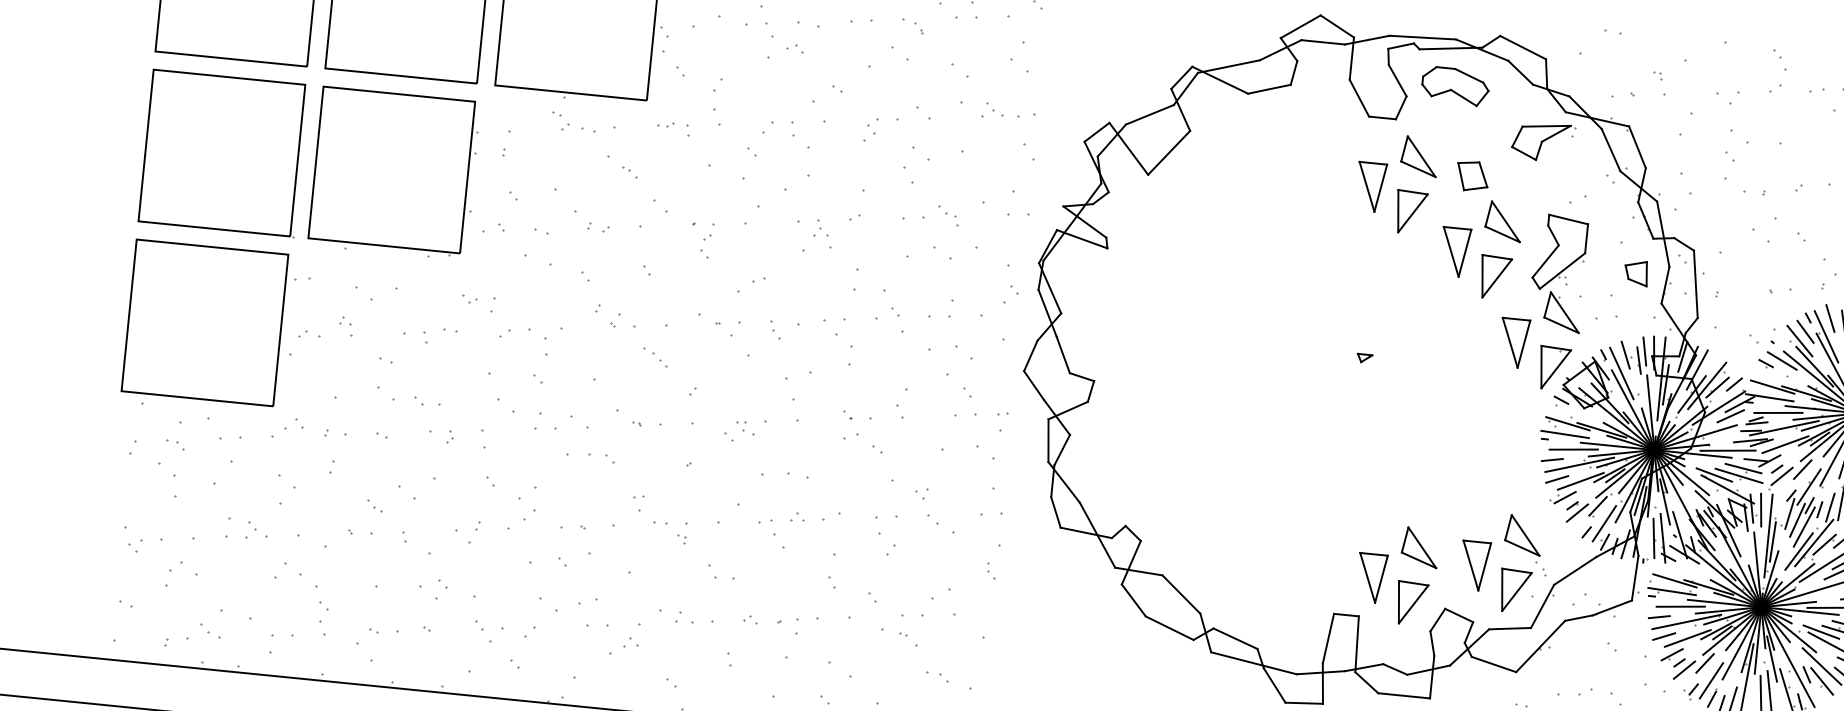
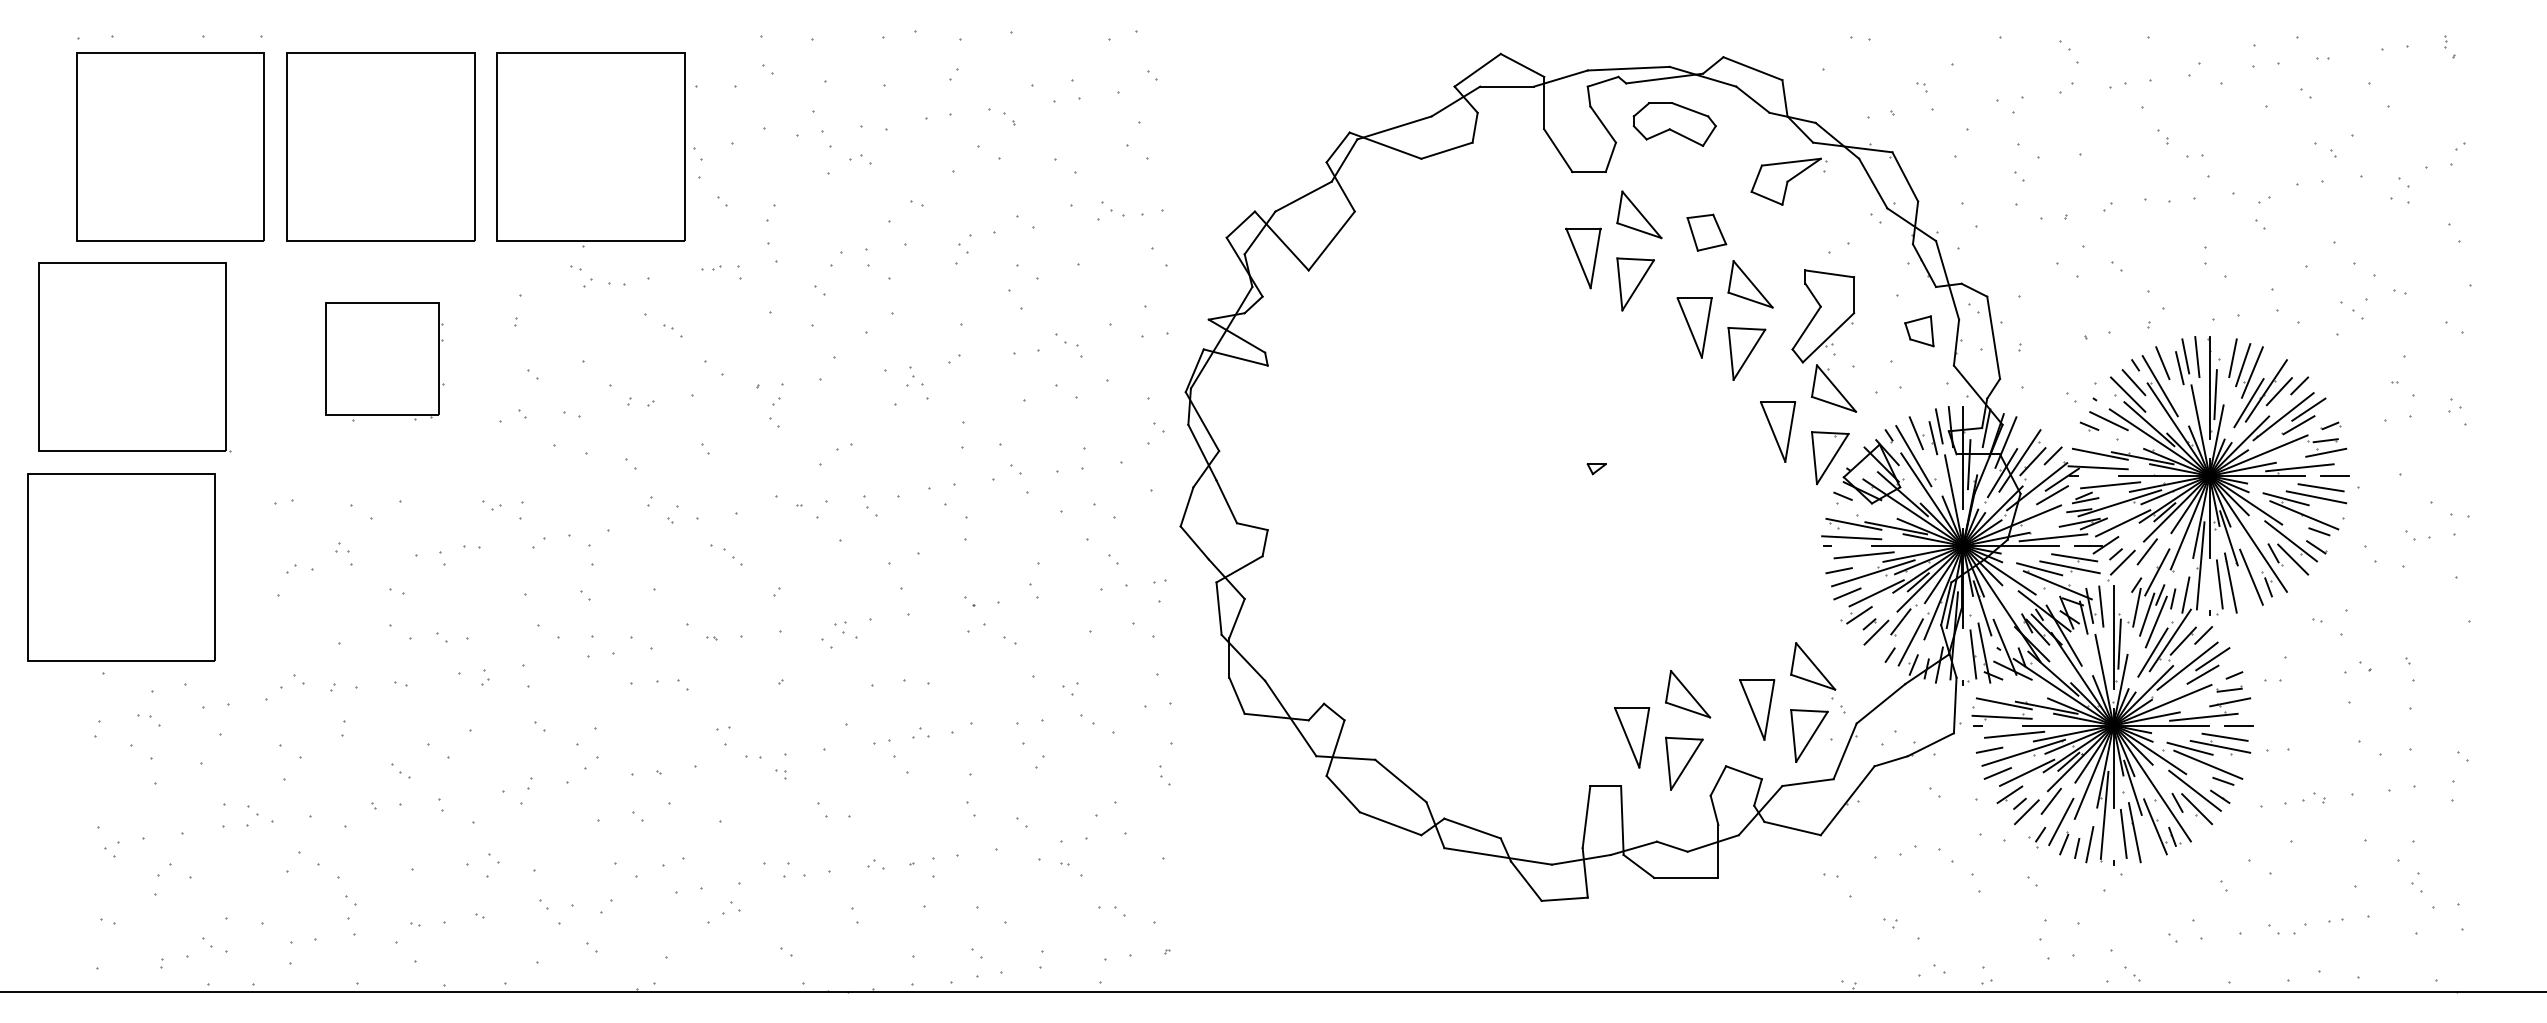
part: (223, 153) -> (134, 357), moved
part: (394, 173) -> (384, 361), size x0.6
part: (204, 322) -> (121, 567), moved

